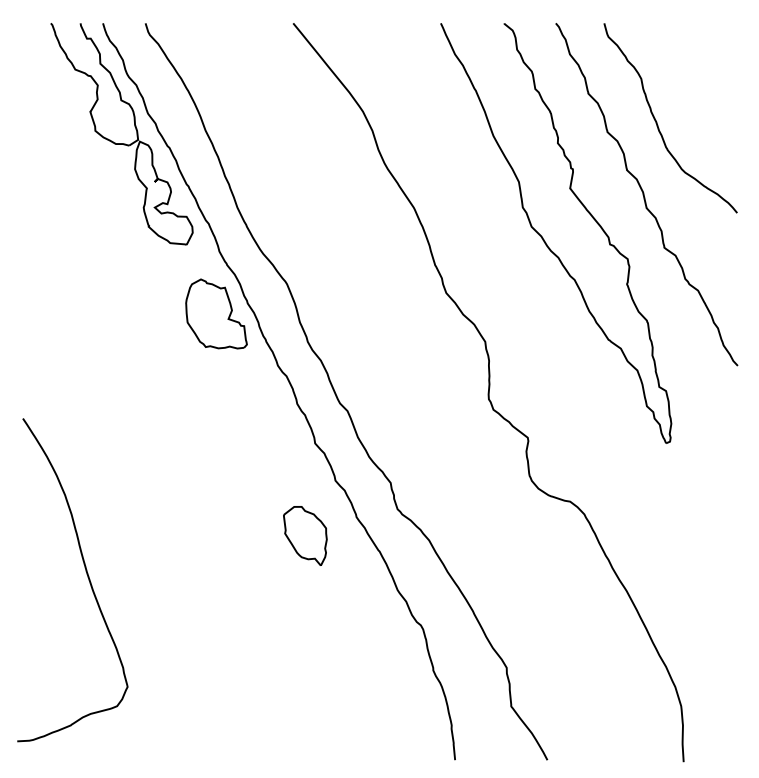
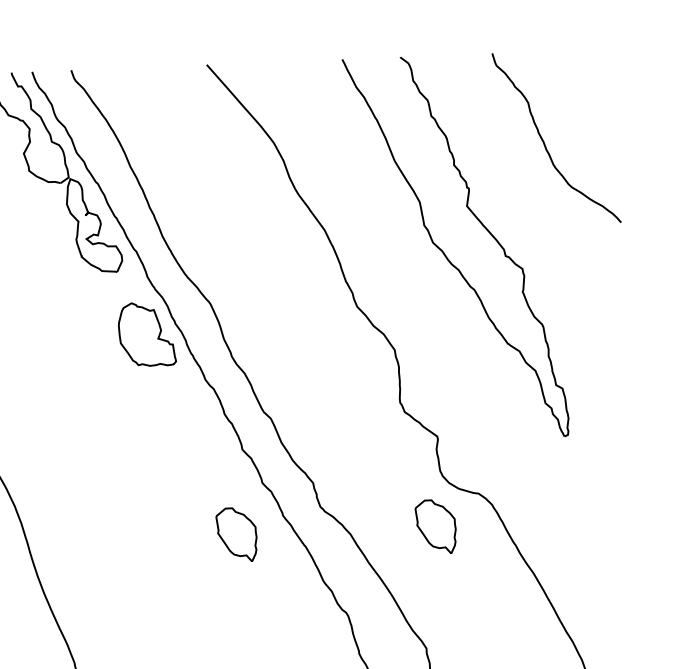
curve: (644, 194) -> (535, 208), removed
part: (522, 535) -> (436, 526), added

